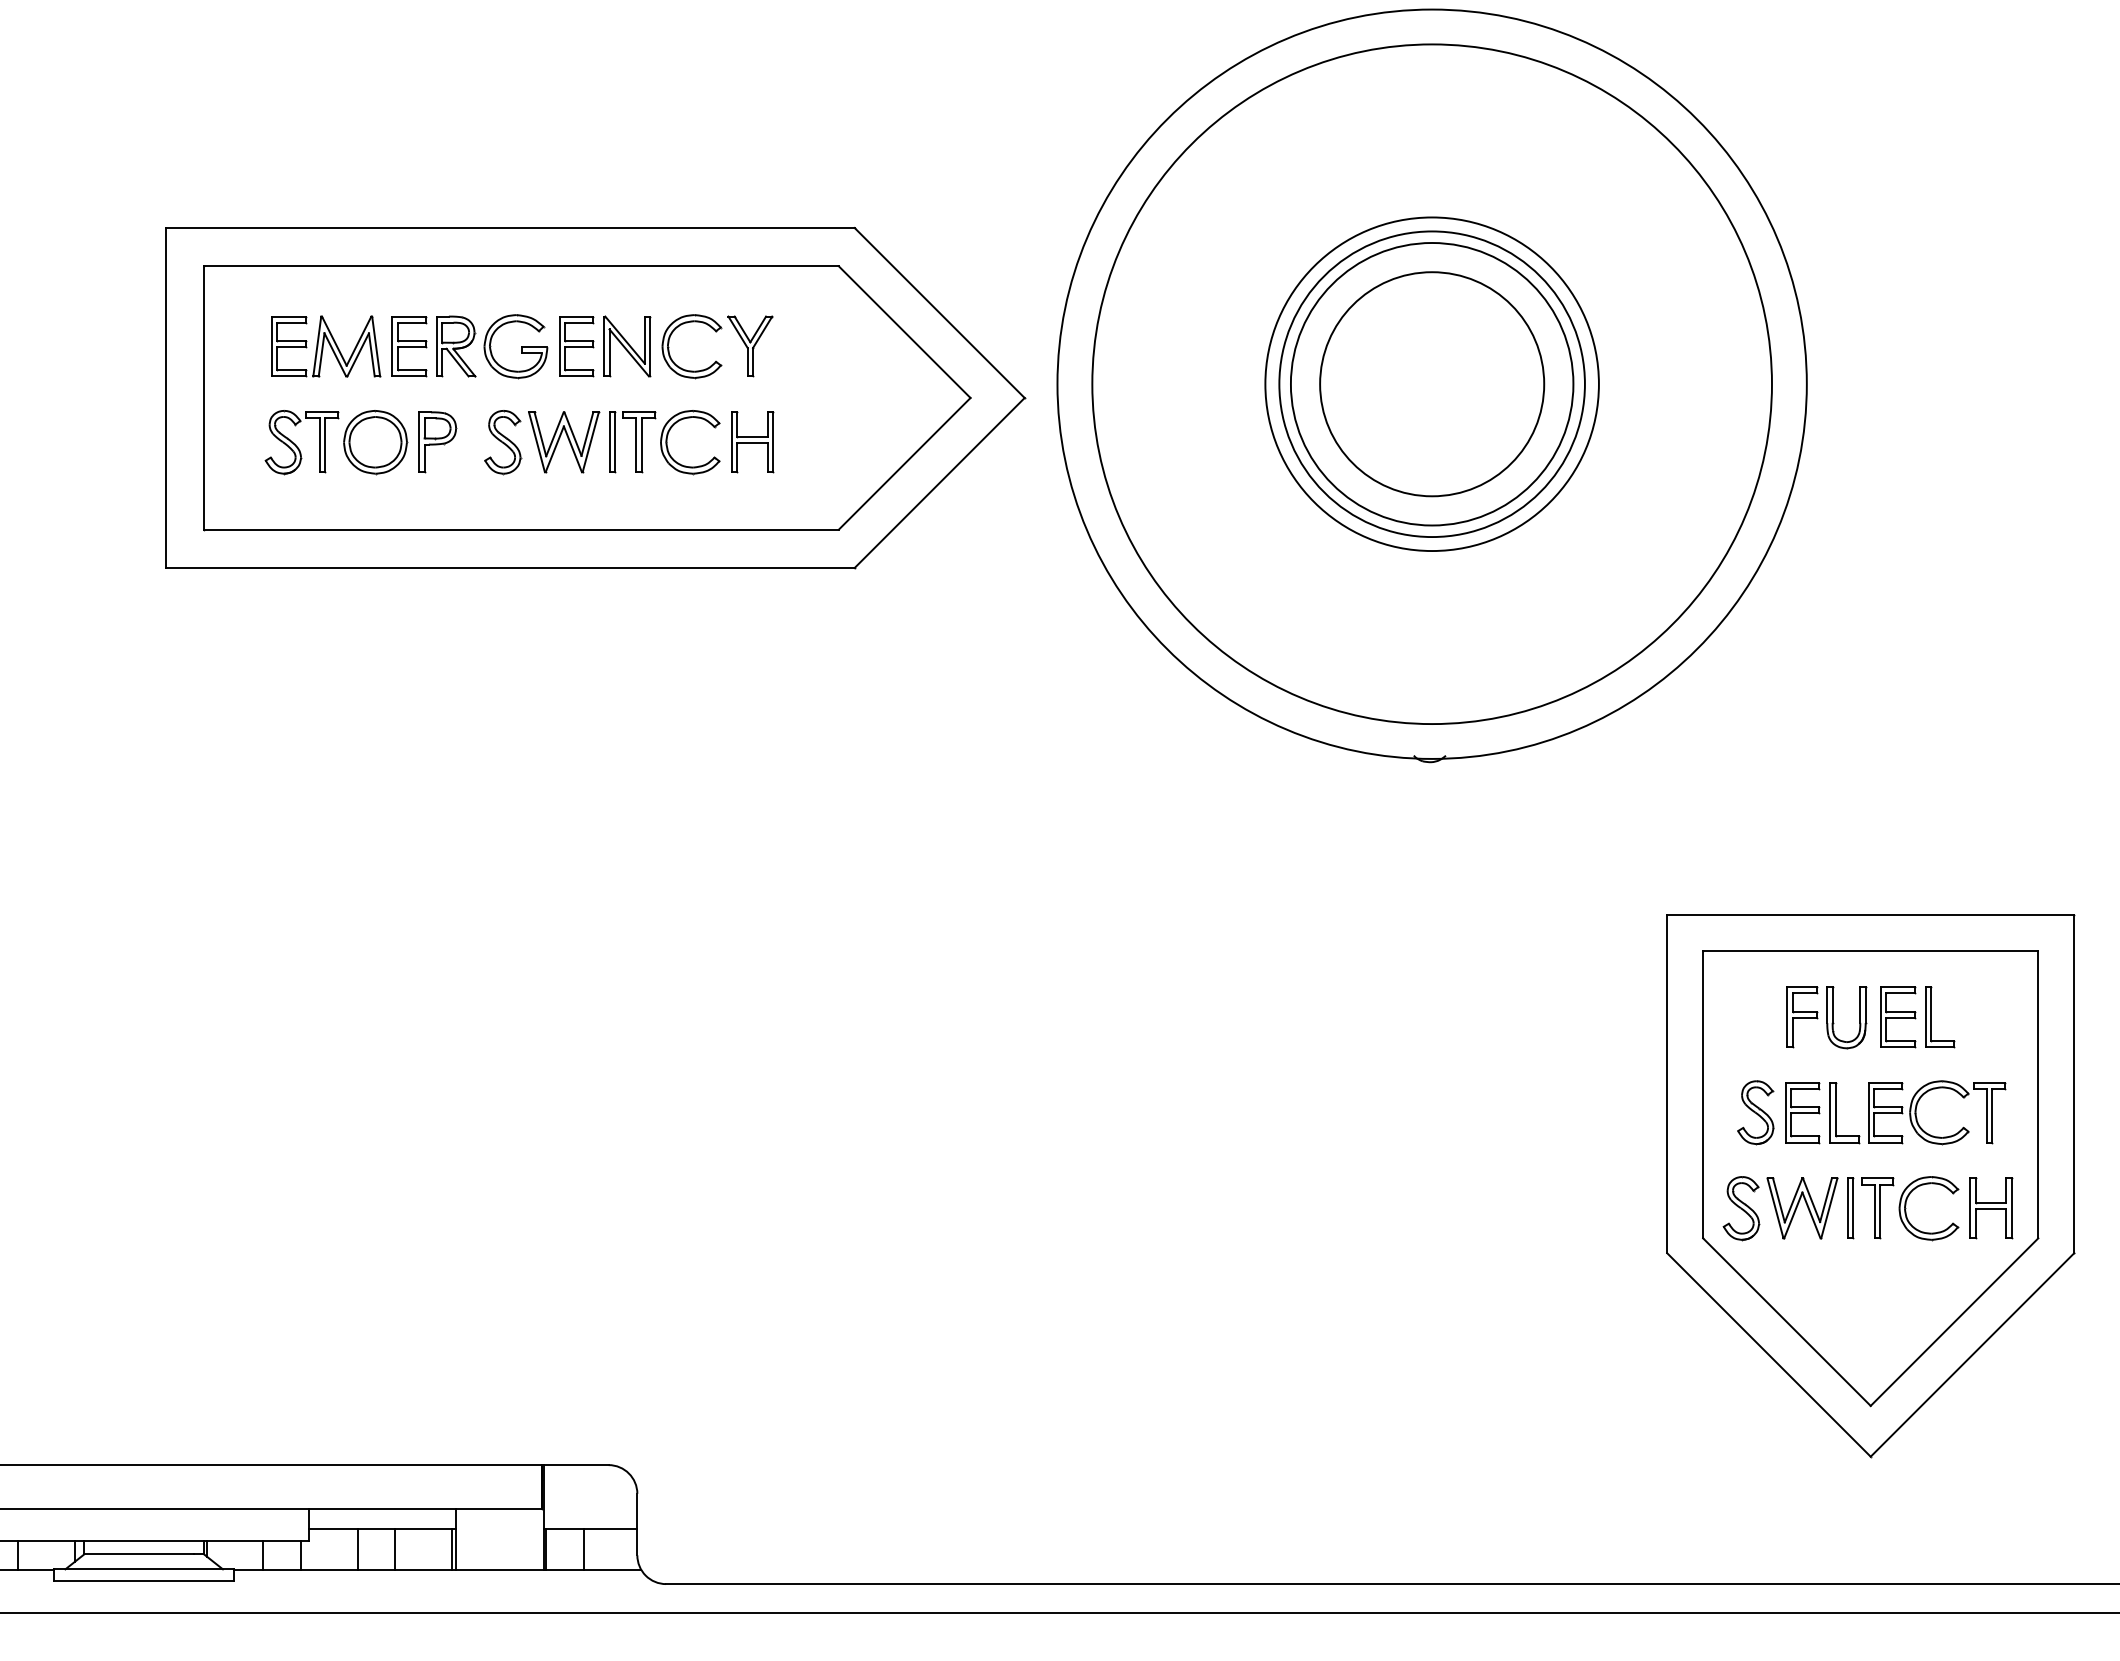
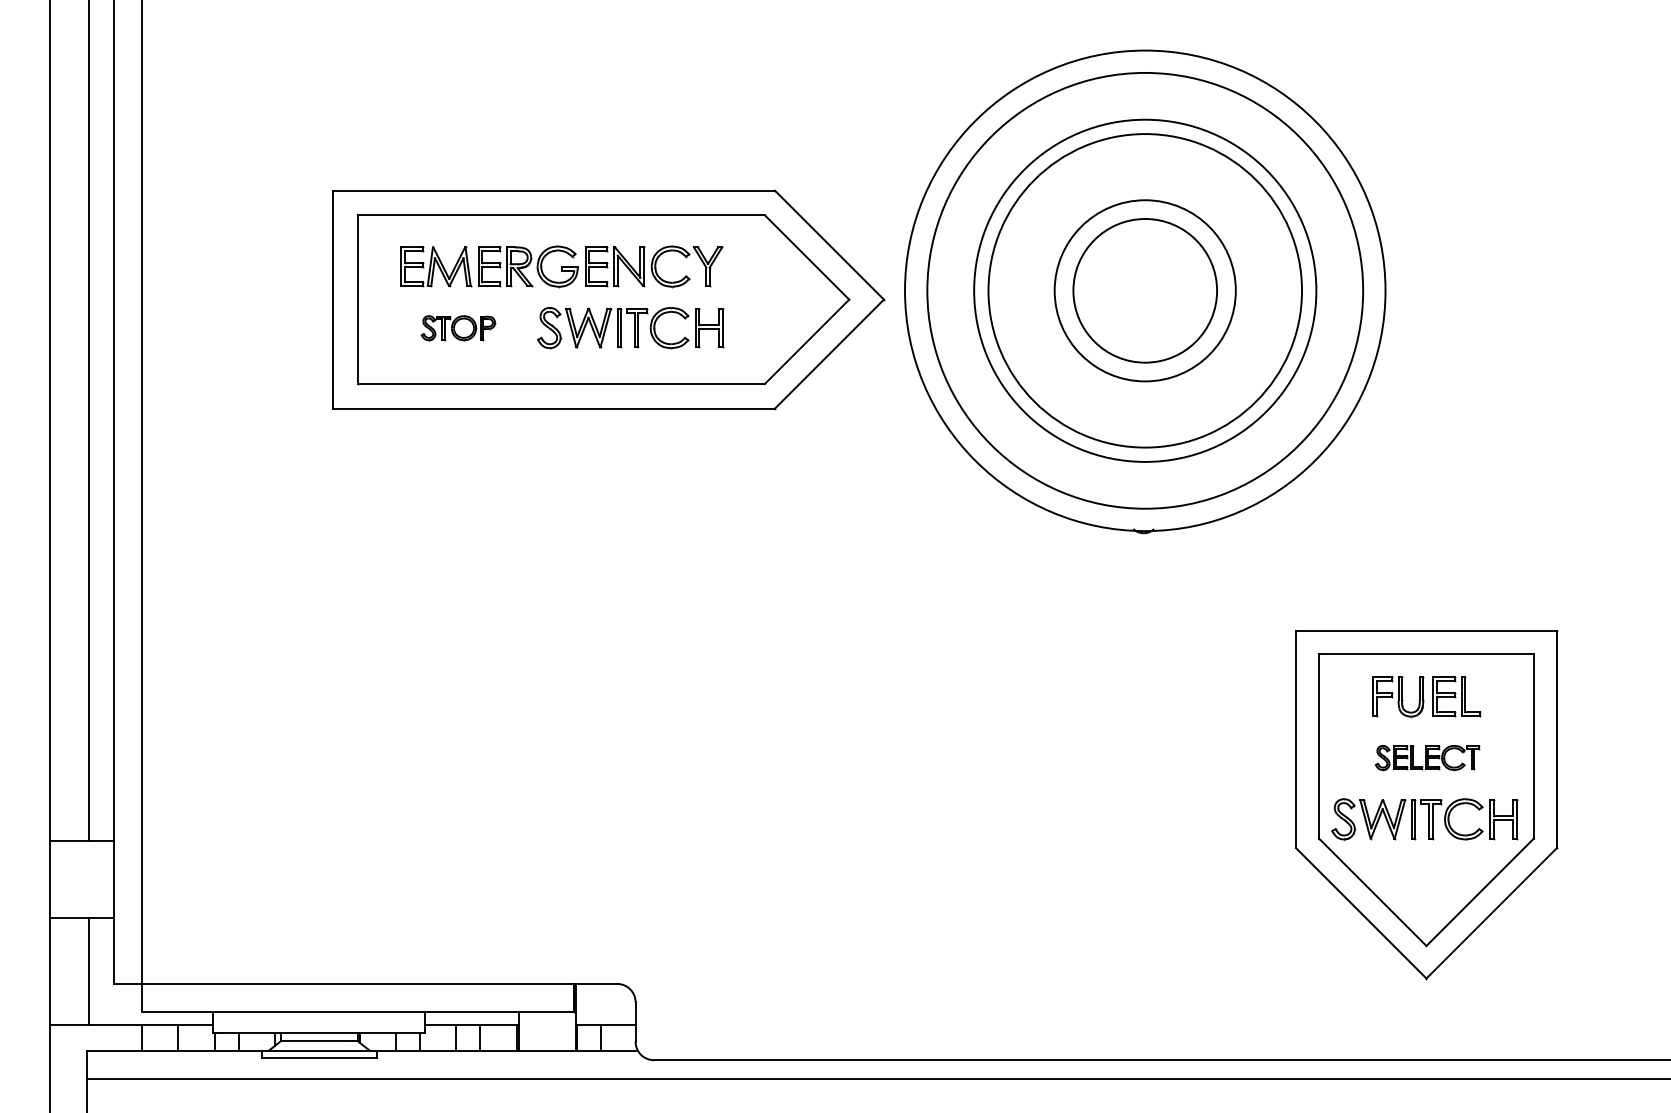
circle: (1432, 383) -> (1145, 290), size x1.6
circle: (1432, 383) -> (1145, 290), size x1.6
part: (361, 442) -> (458, 328), size x0.6
part: (1872, 1112) -> (1427, 757), size x0.6

